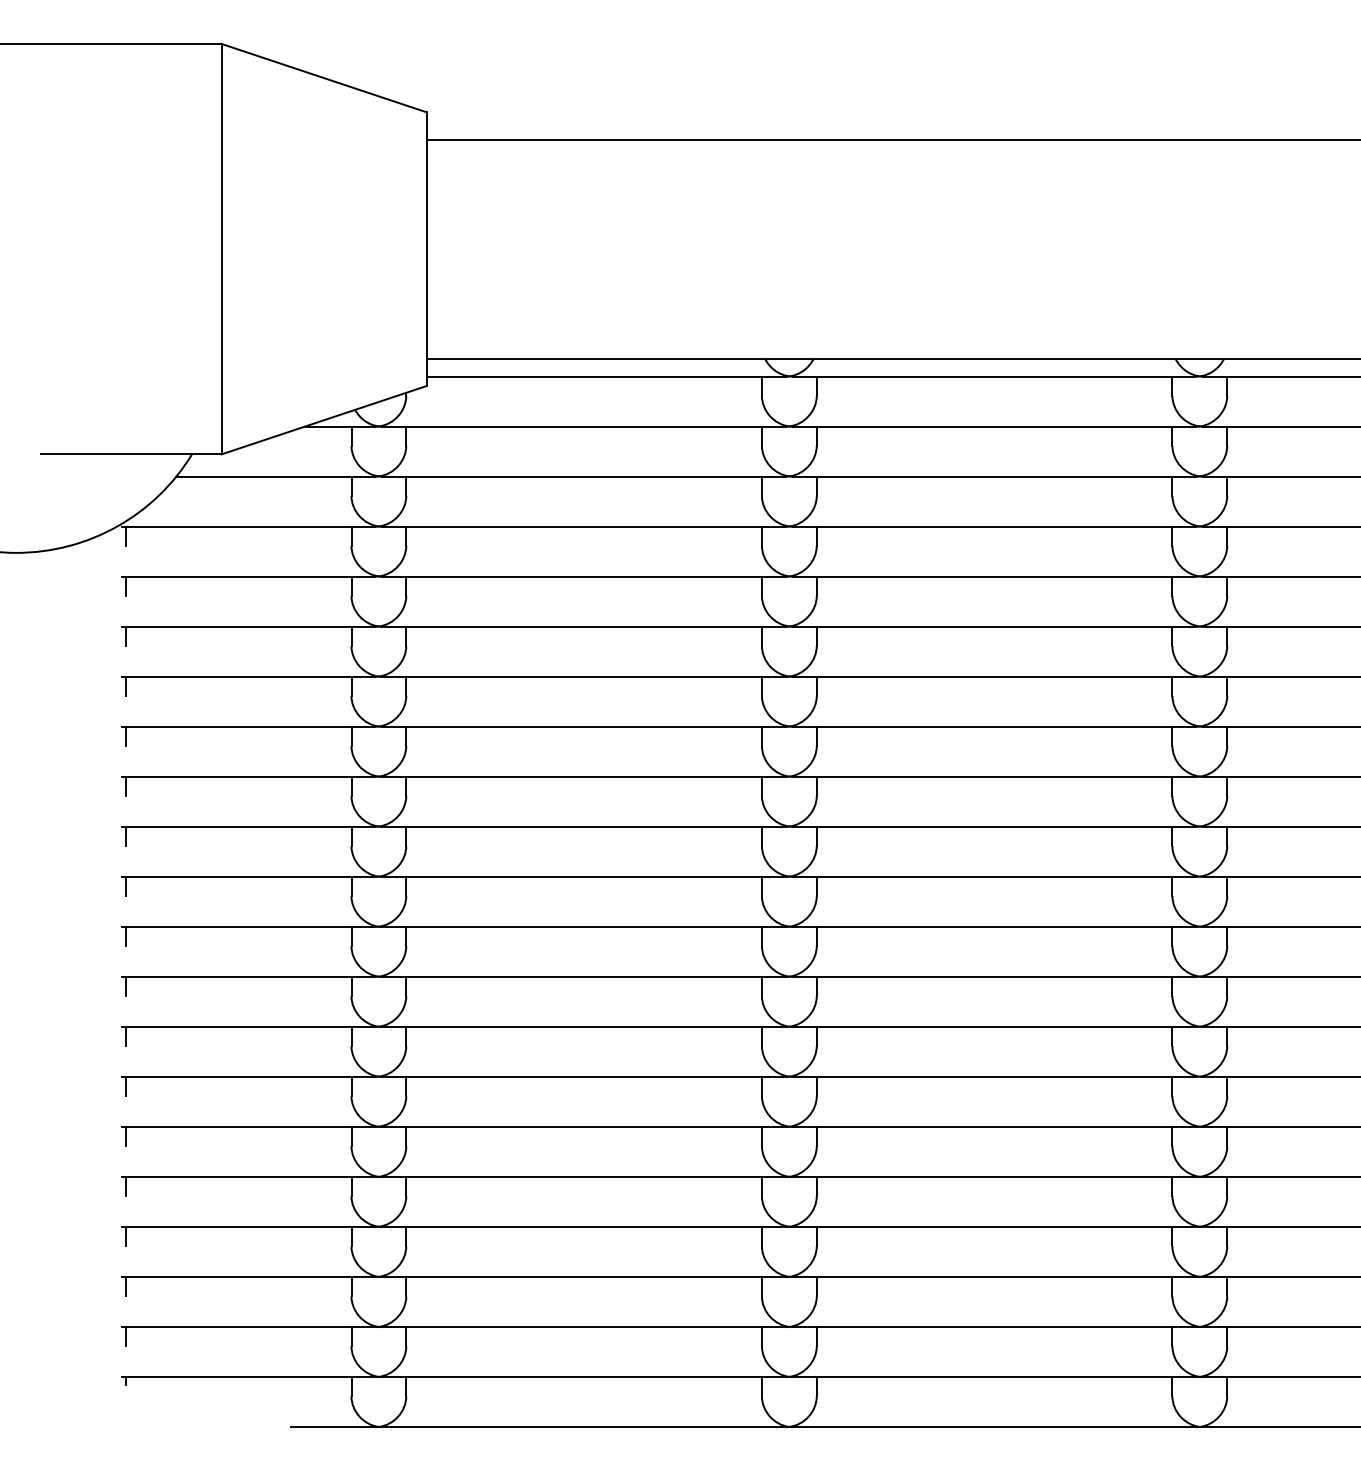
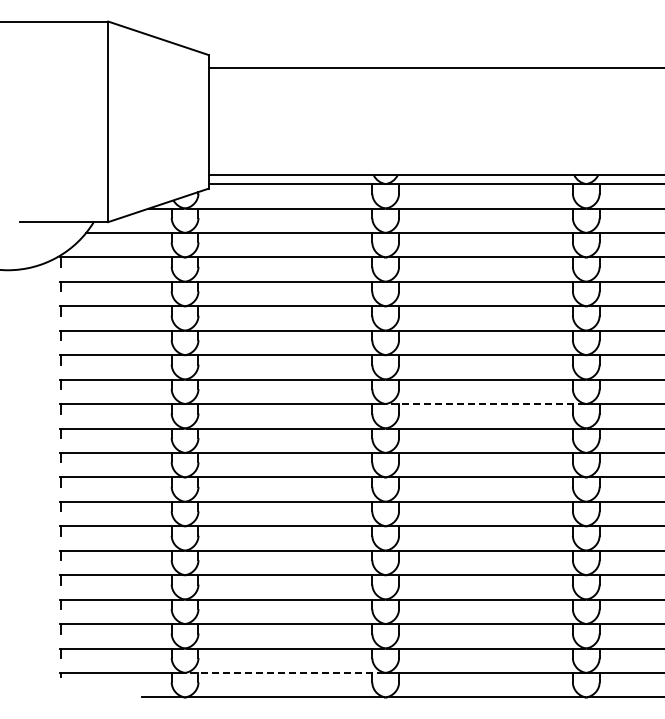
line: (993, 827) -> (485, 404), solid -> dashed
line: (584, 1376) -> (285, 672), solid -> dashed

